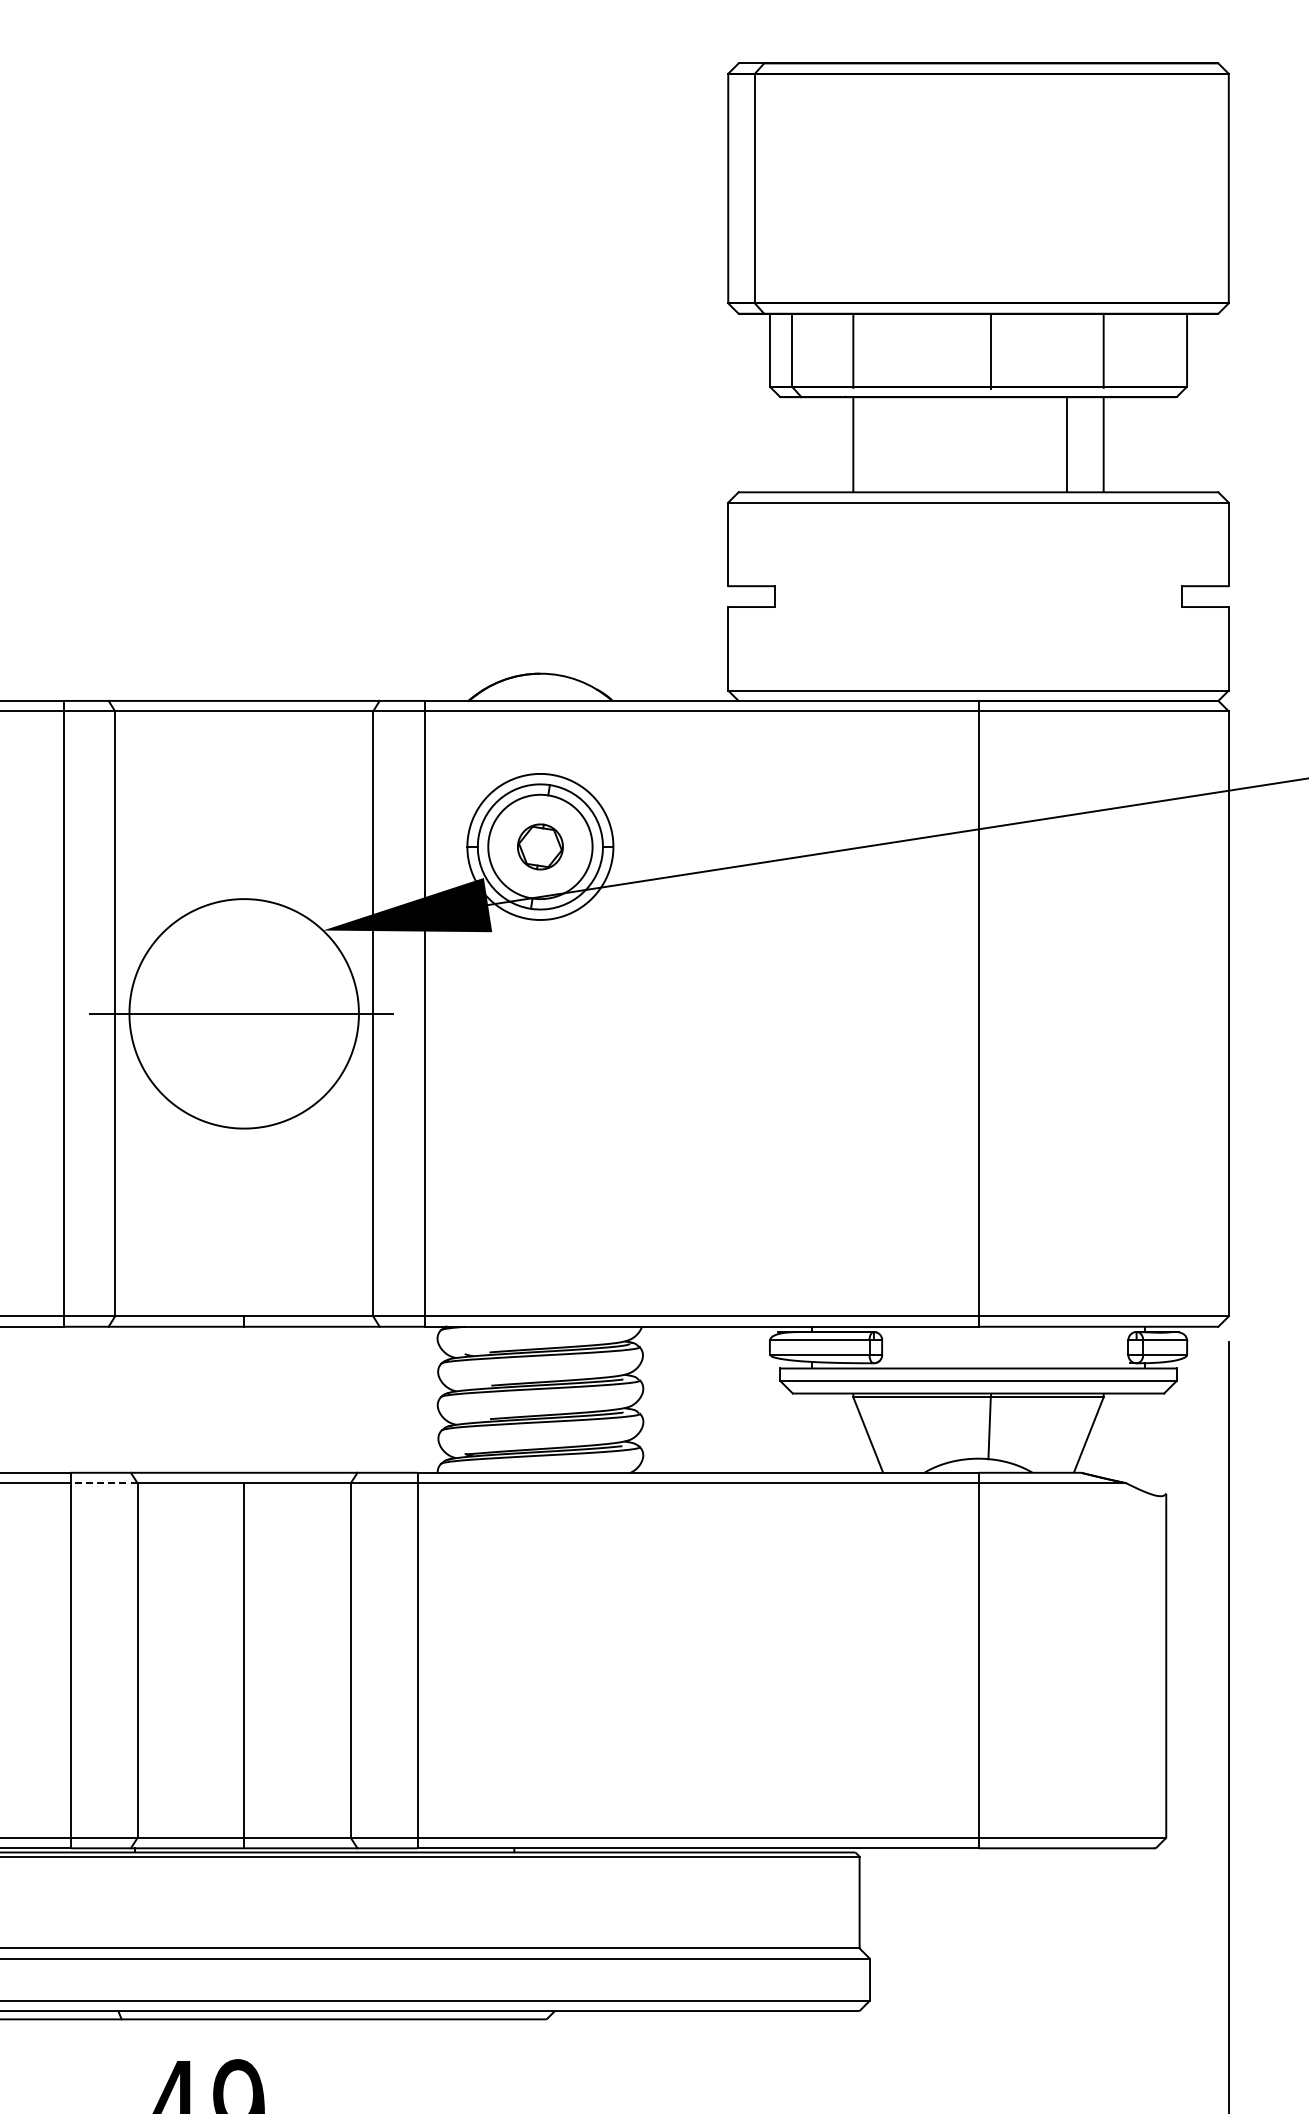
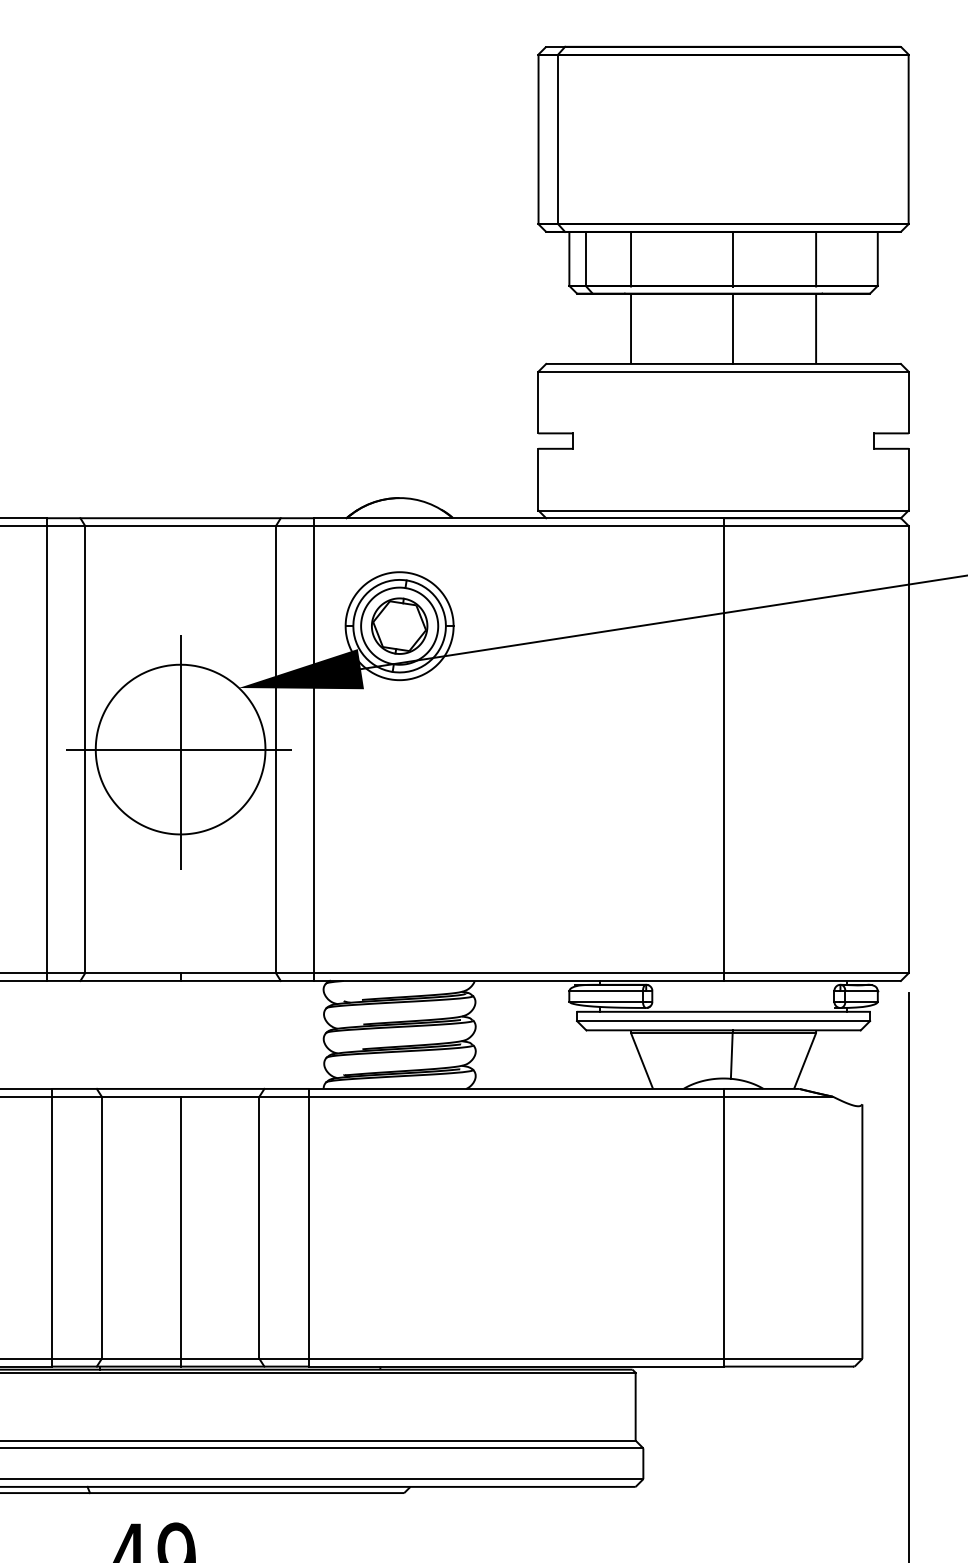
line: (1066, 444) -> (732, 328), moved
part: (540, 846) -> (399, 625), size x1.67
line: (244, 1017) -> (180, 752), added
line: (103, 1483) -> (76, 1096), dashed -> solid

